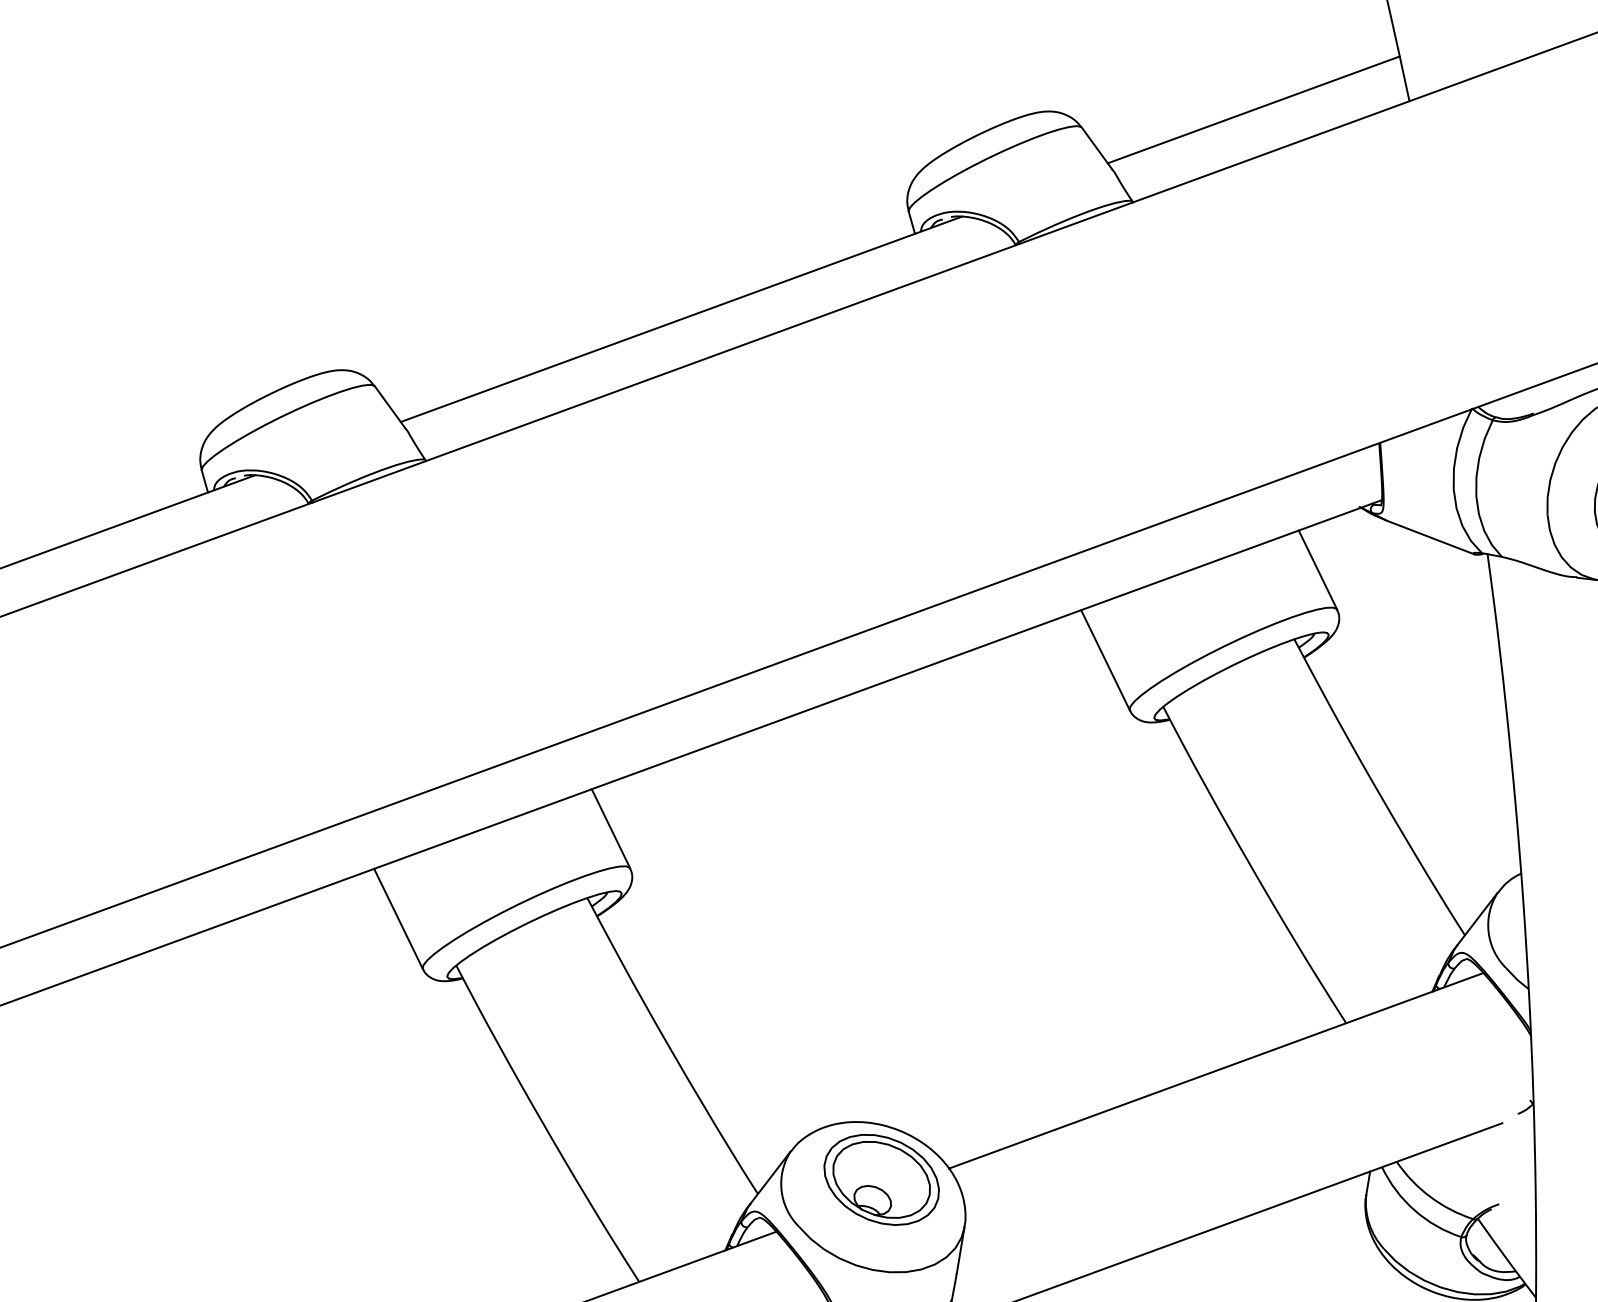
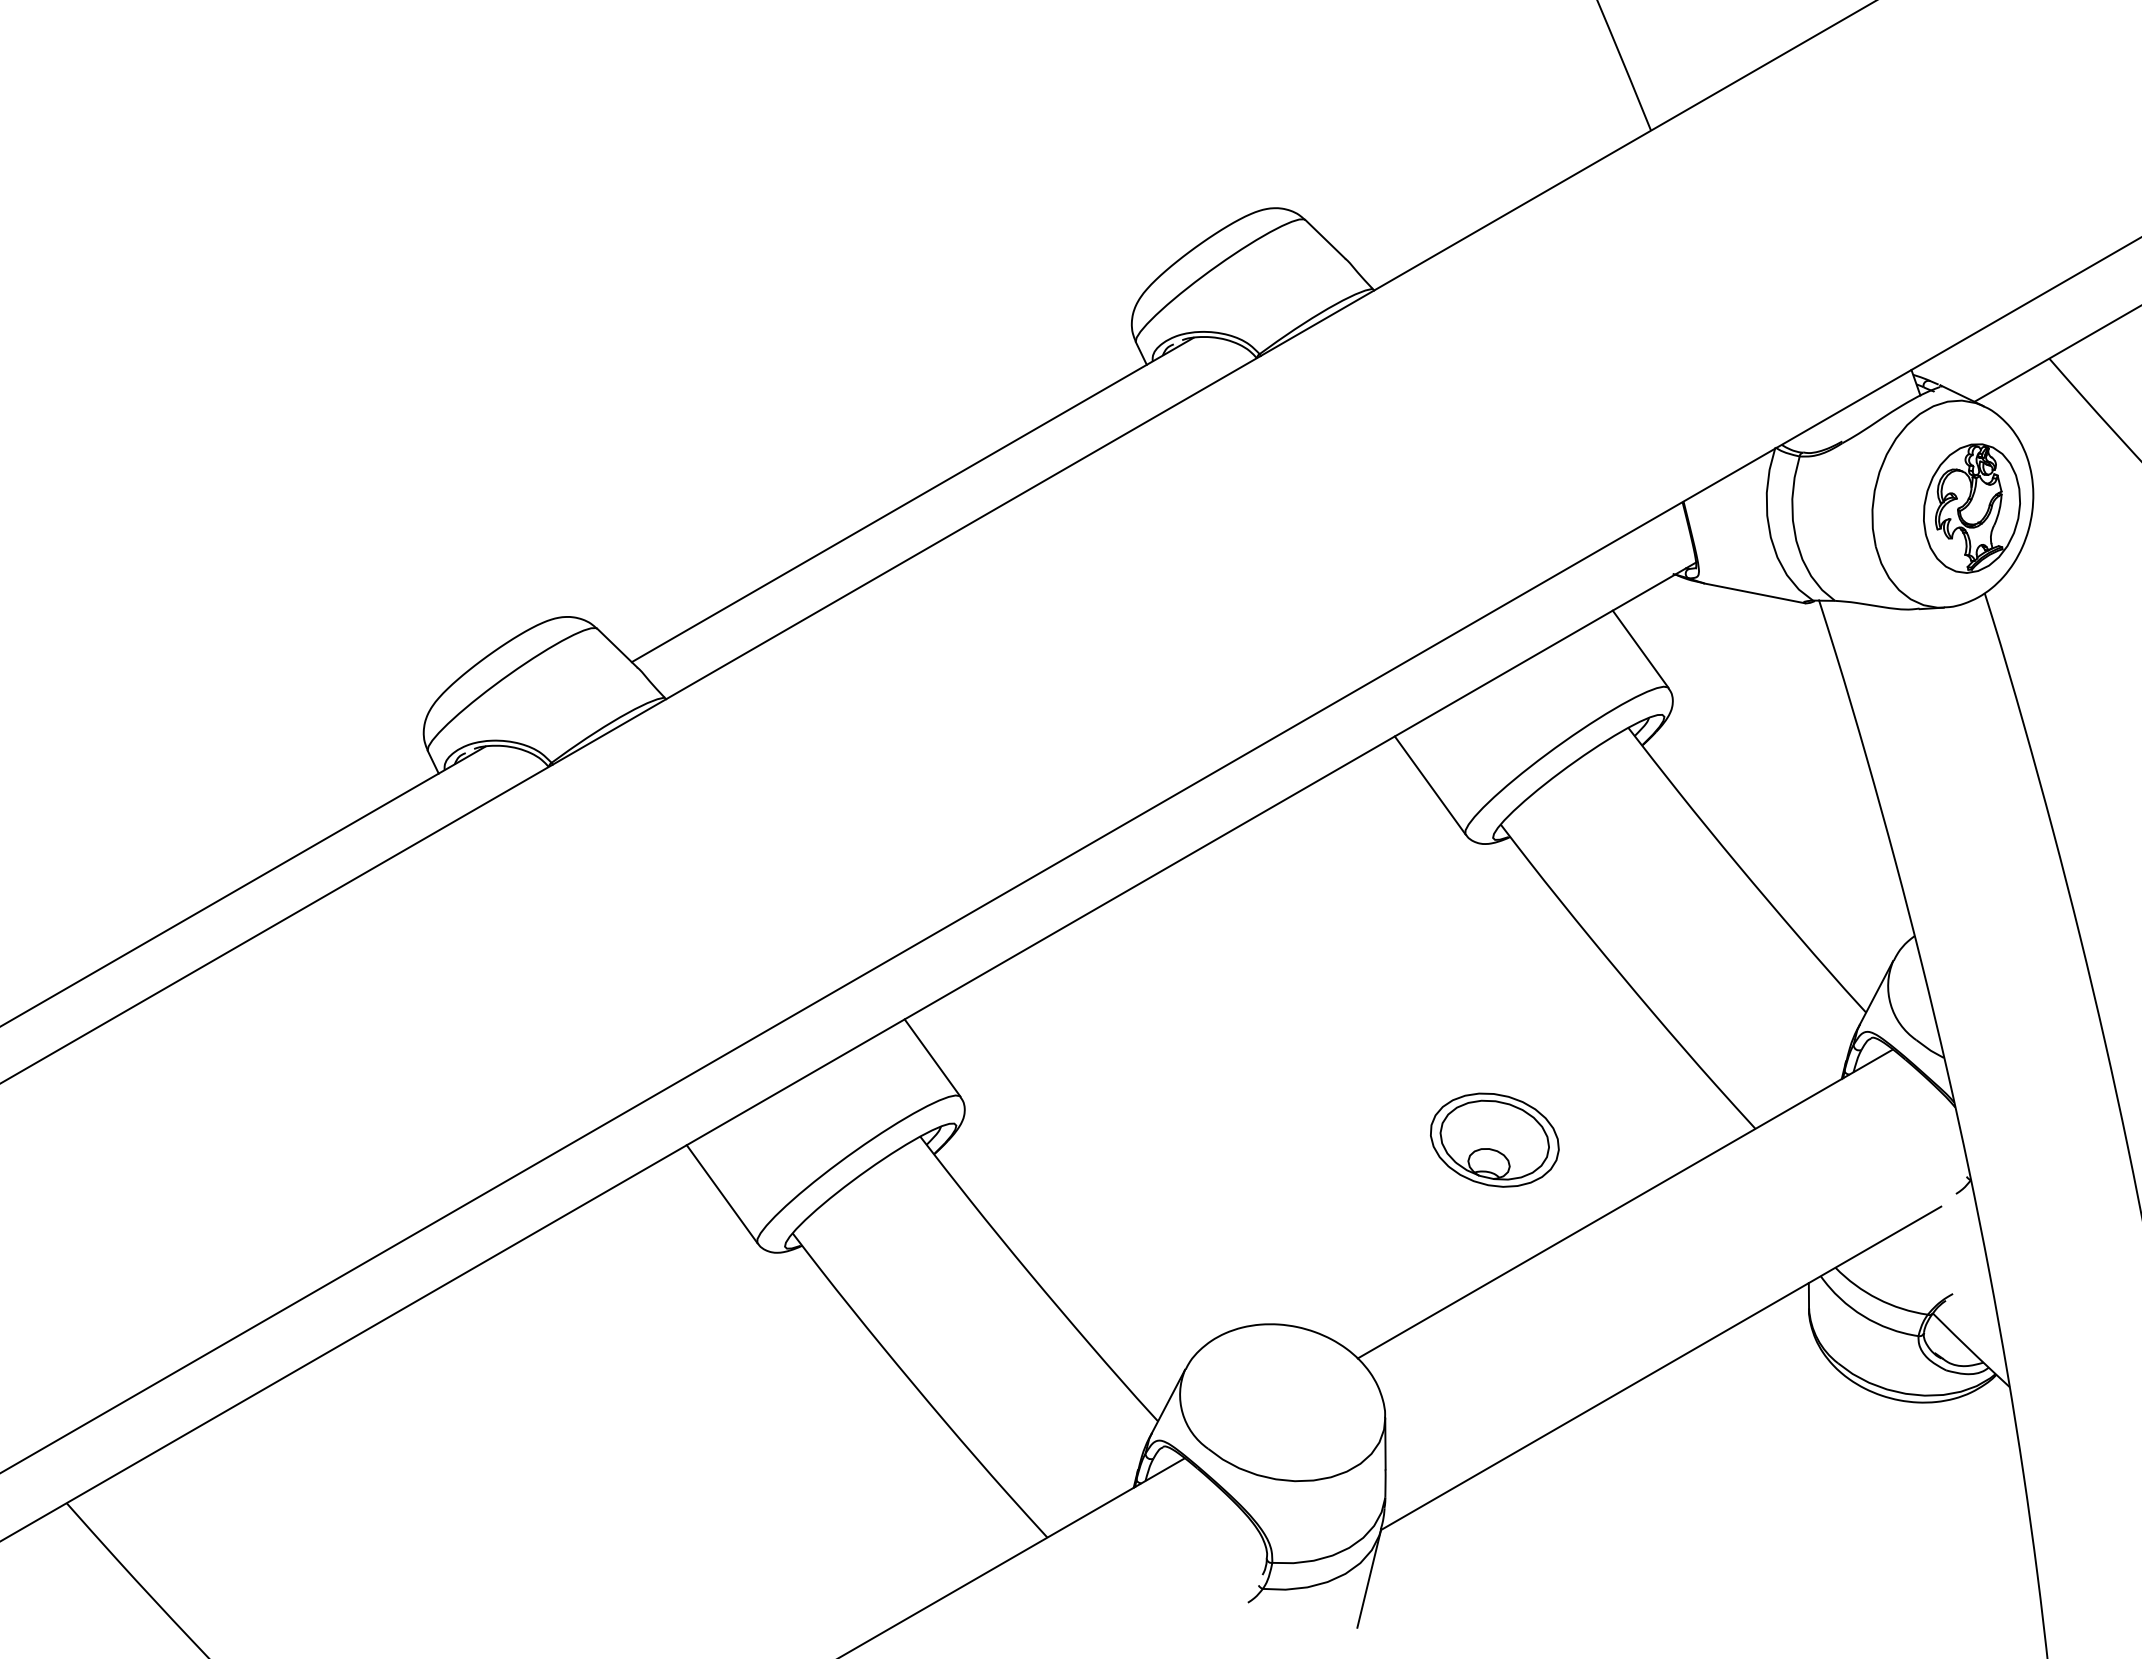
line: (1253, 109) -> (1485, 168), removed
part: (881, 1179) -> (1494, 1139), moved

